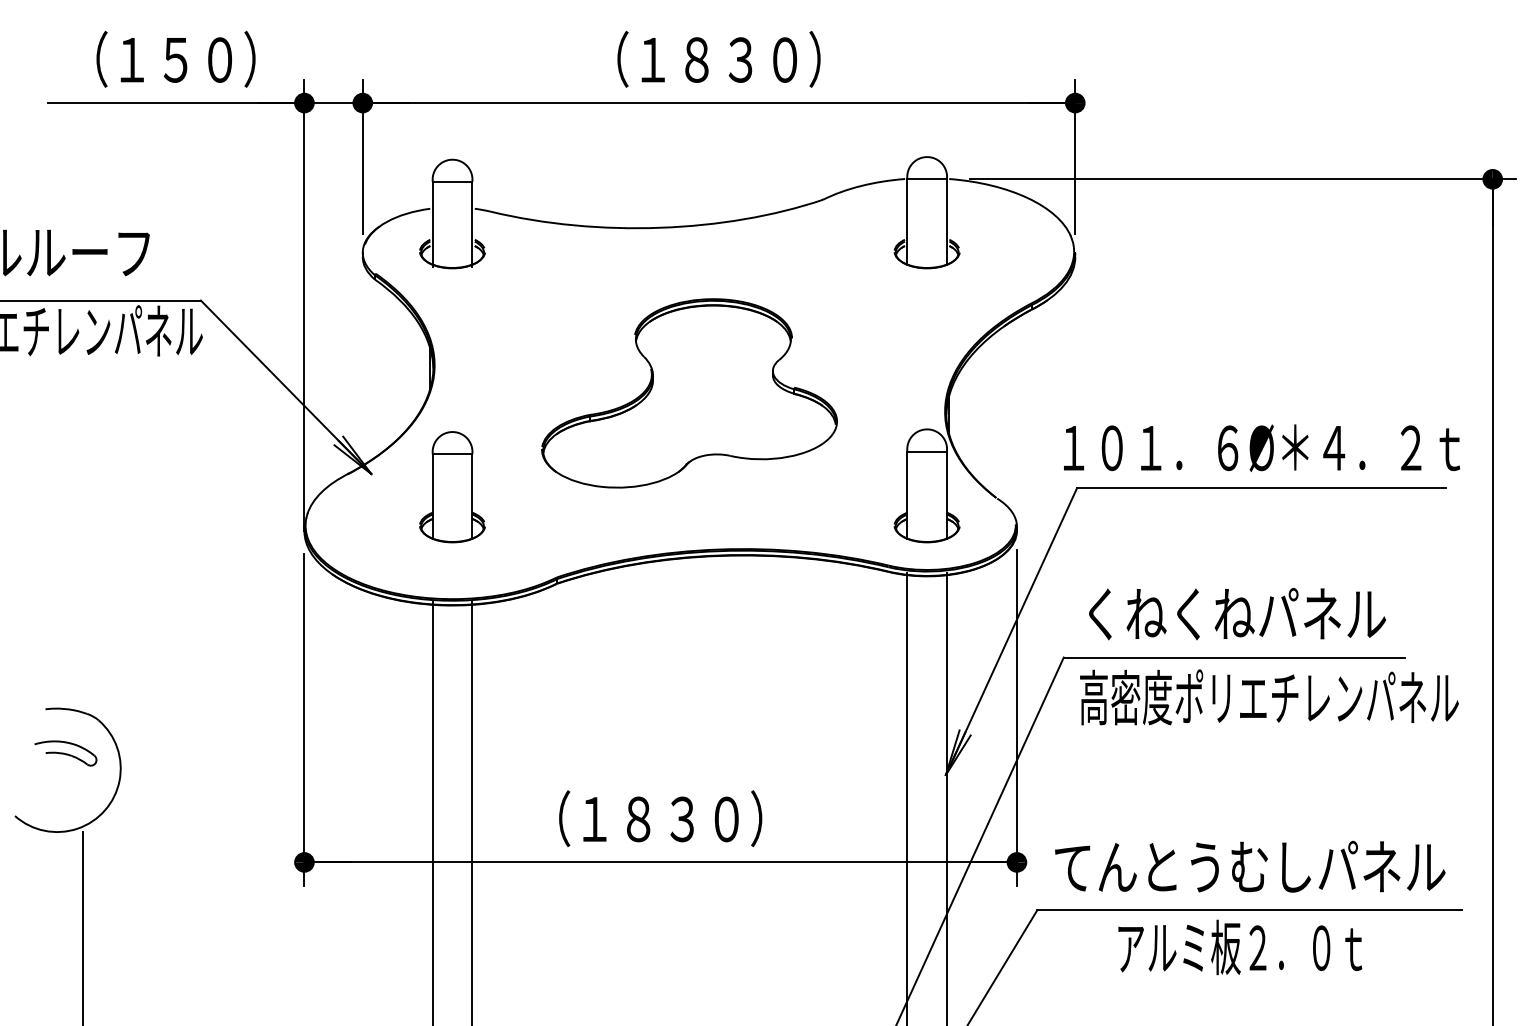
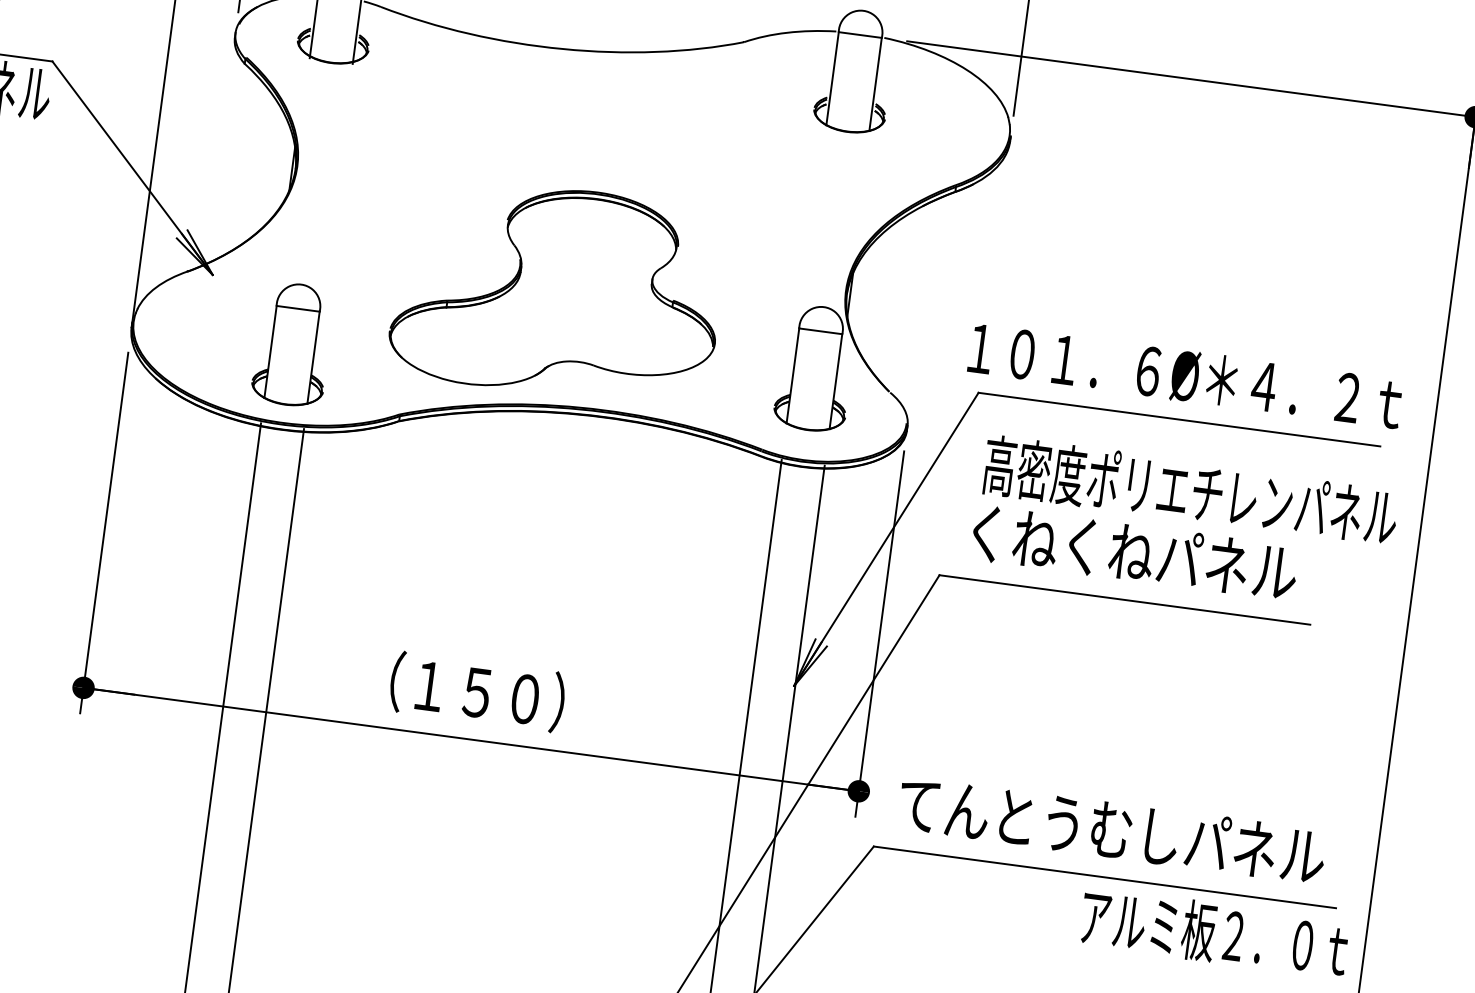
part: (689, 393) -> (558, 291), moved
part: (452, 487) -> (293, 344), moved
text: (1269, 697) -> (1190, 491), moved
text: (660, 818) -> (477, 691), （１８３０） -> （１５０）
text: (1240, 947) -> (1214, 933), moved

